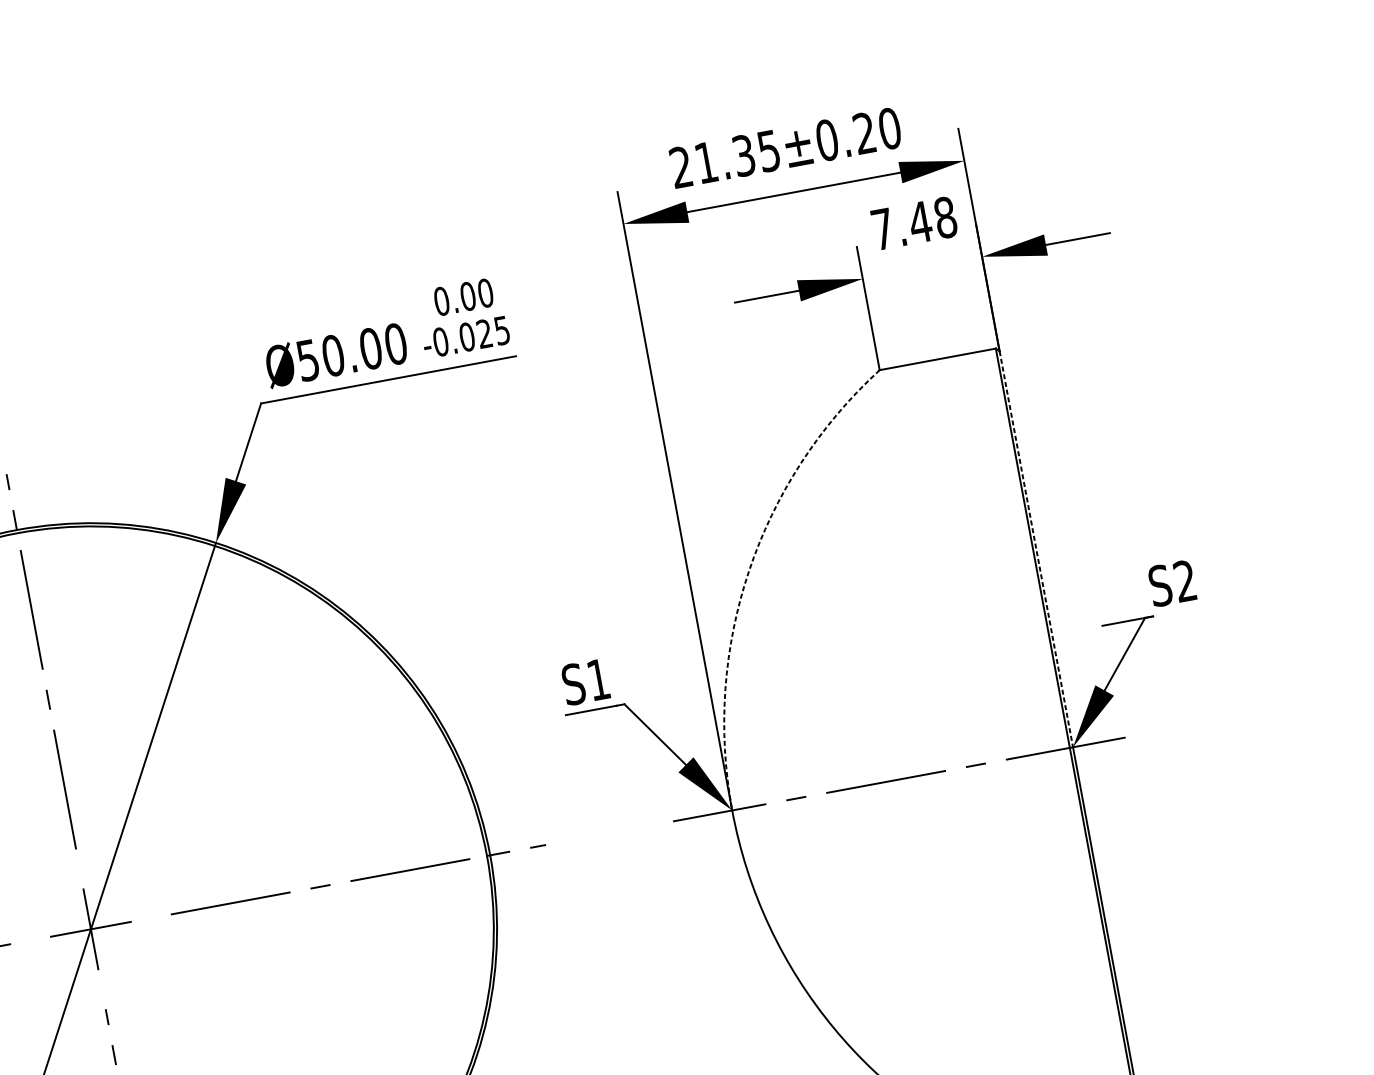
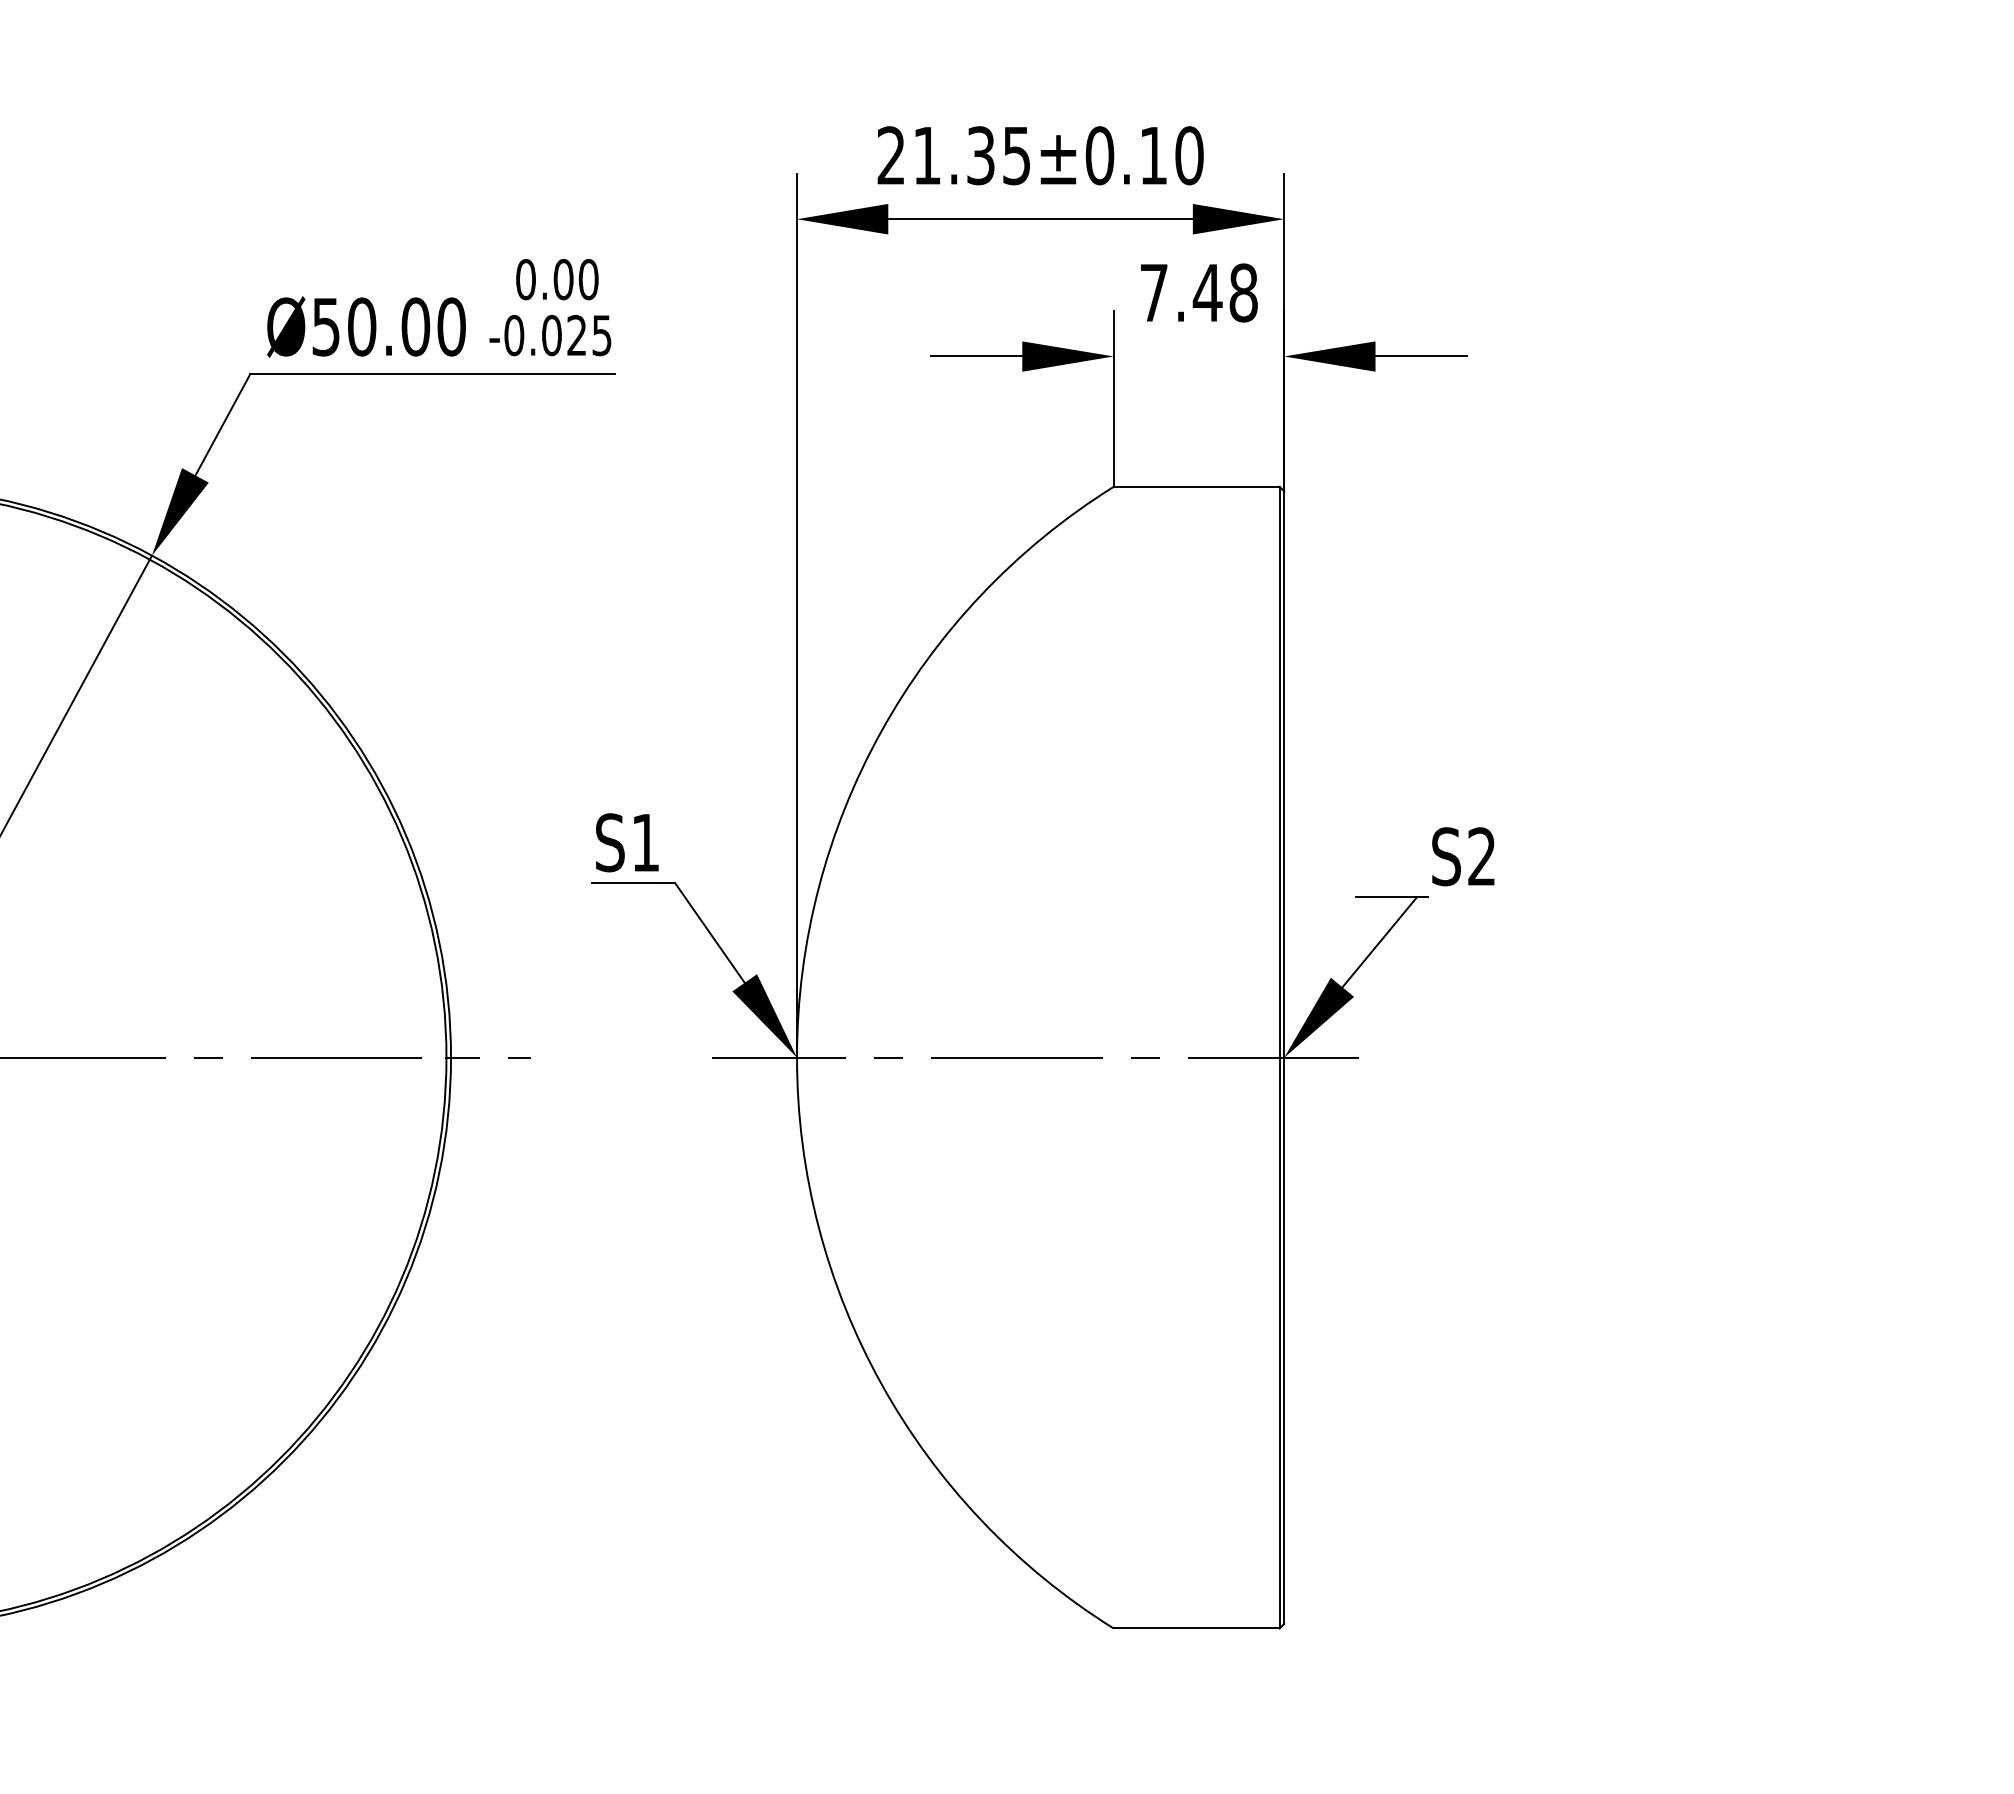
text: (864, 133) -> (1153, 155), 21.35±0.20 -> 21.35±0.10
line: (1036, 549) -> (1284, 775), dashed -> solid
arc: (749, 571) -> (881, 731), dashed -> solid

